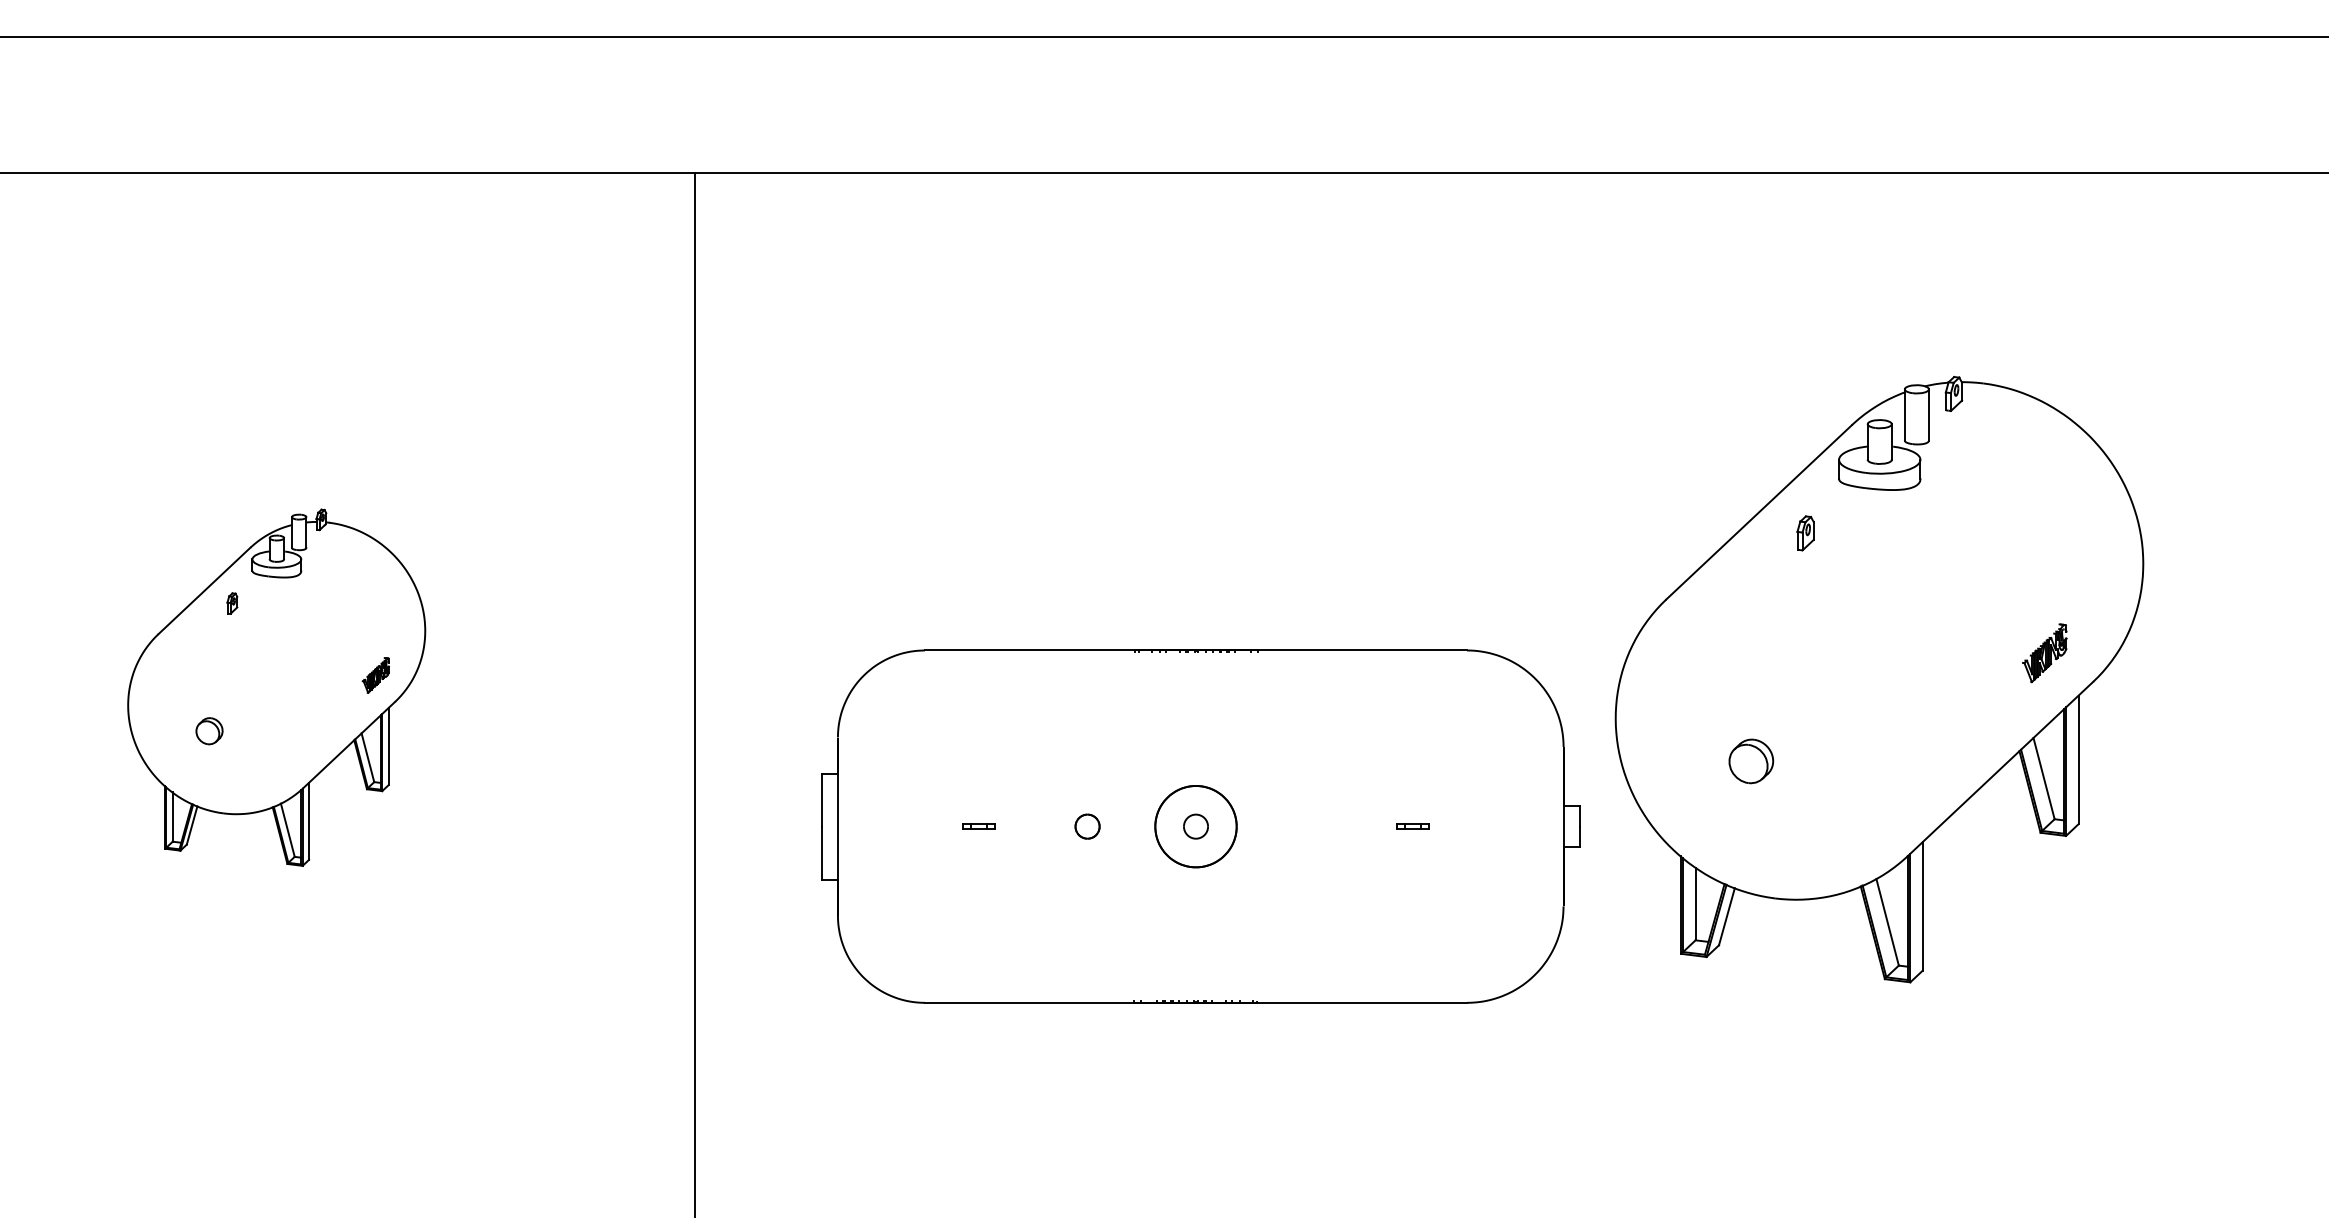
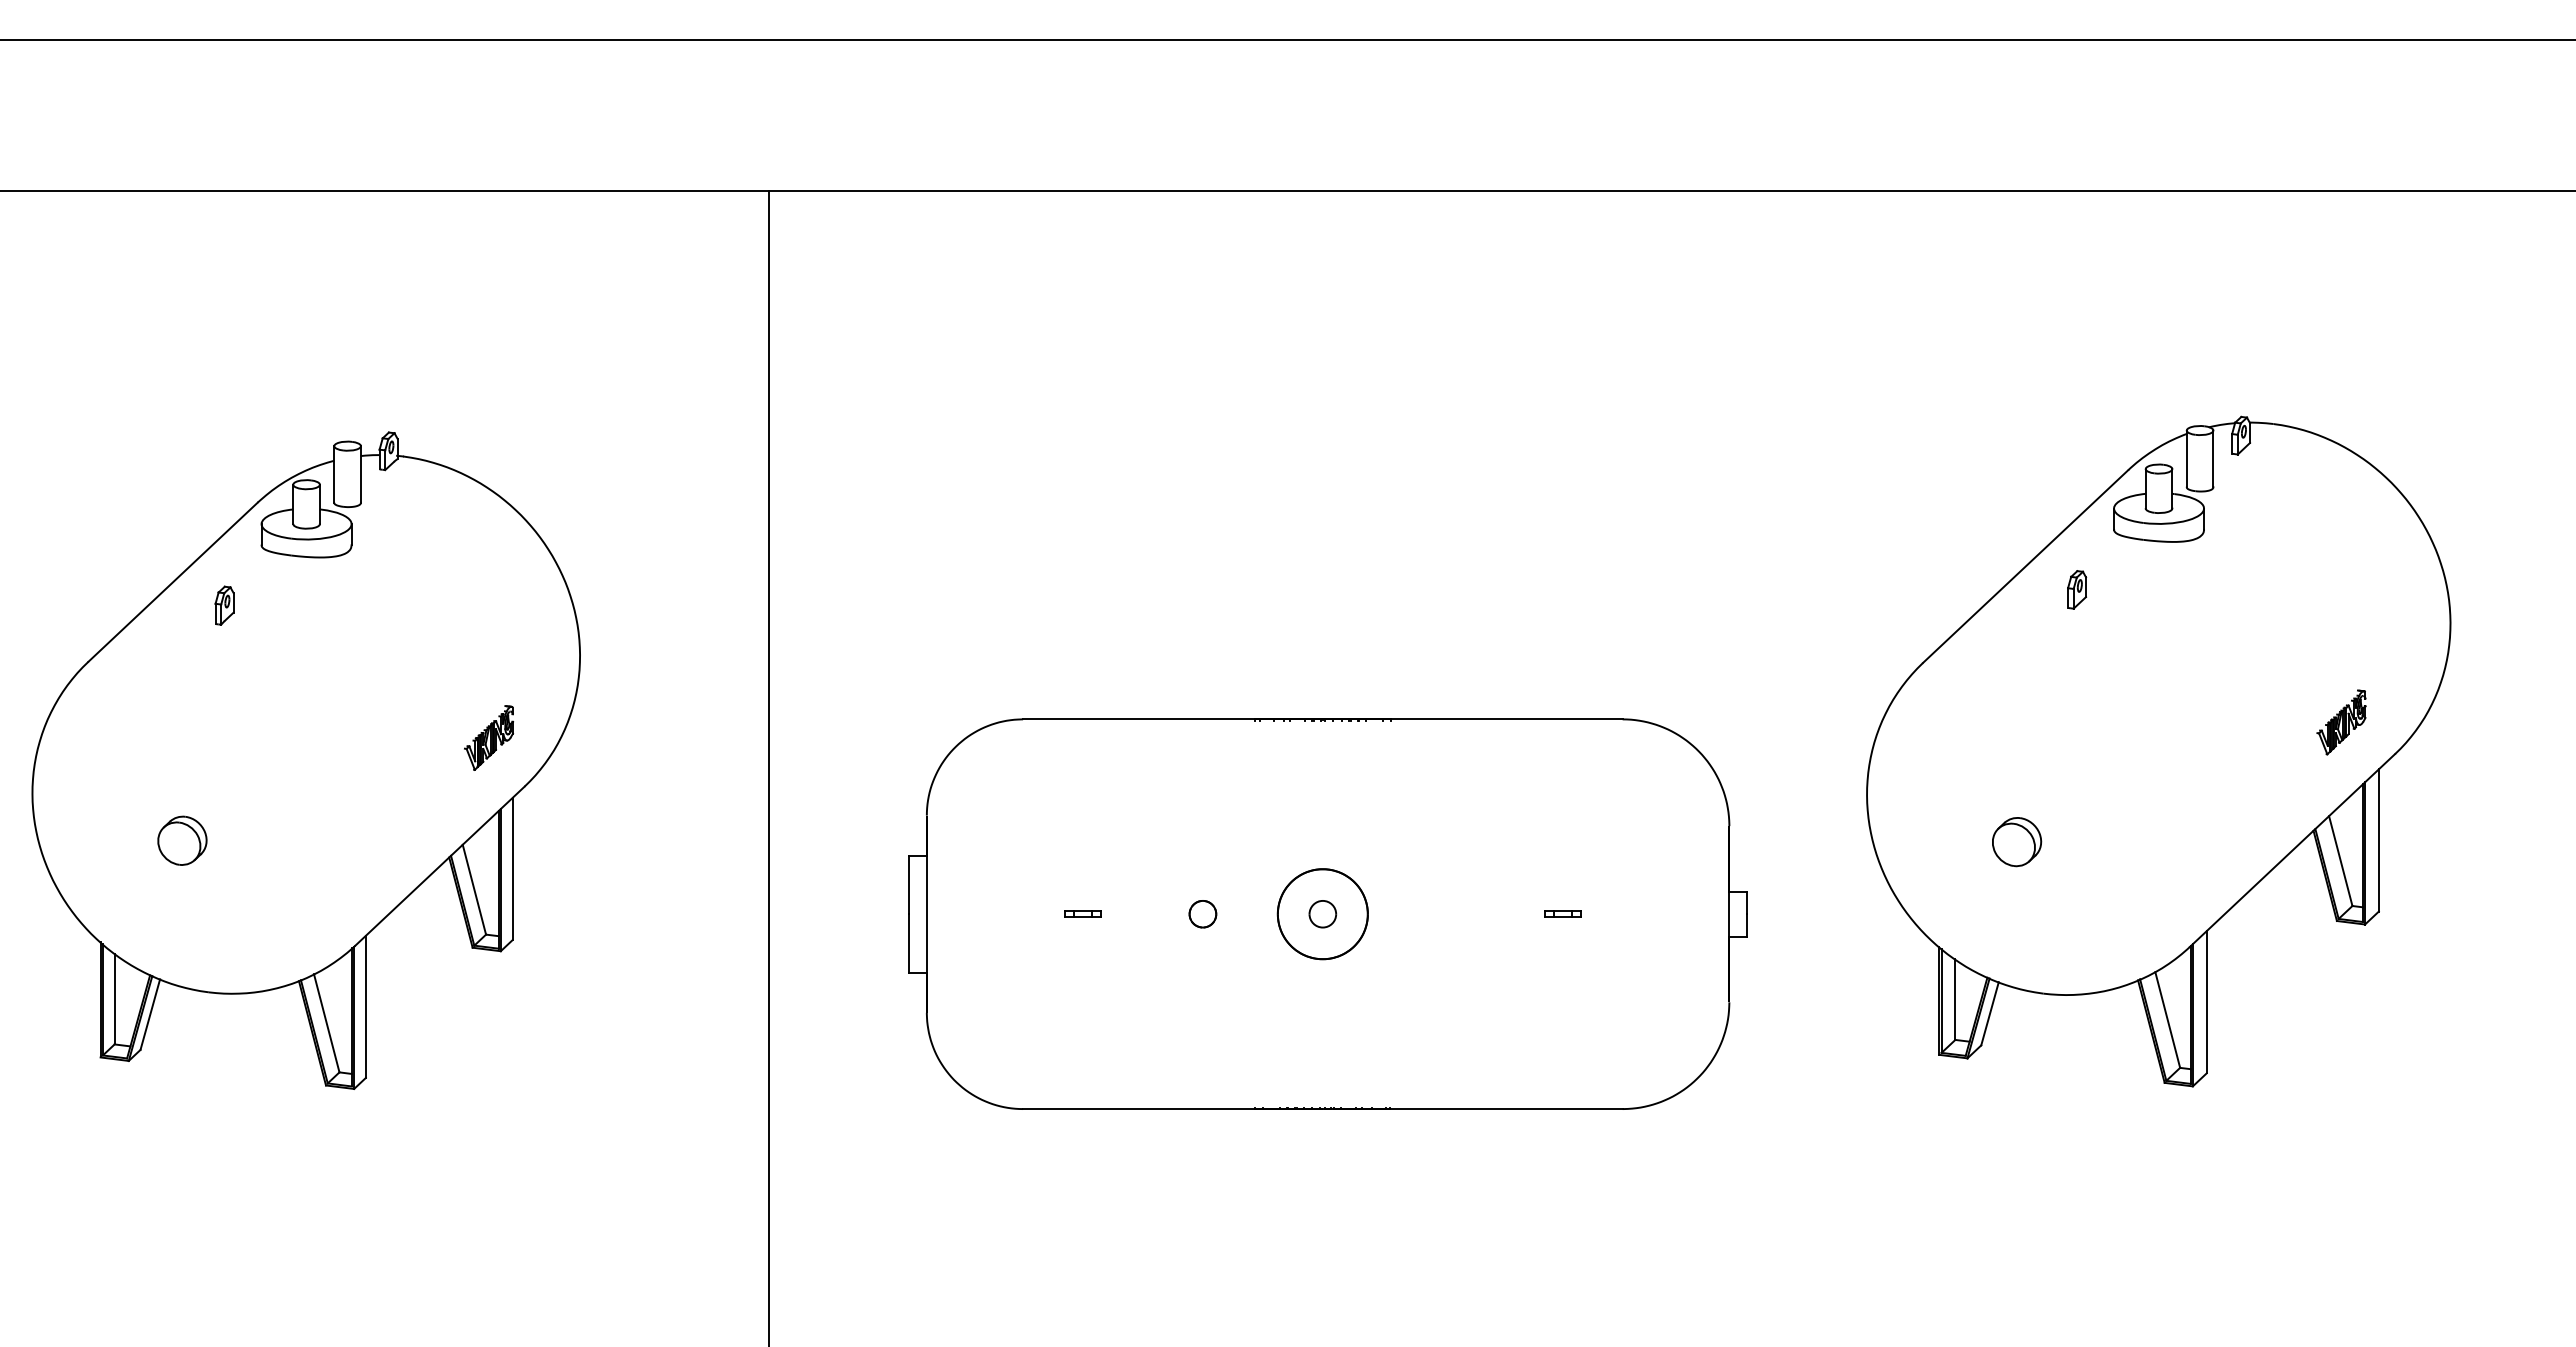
part: (1879, 679) -> (2158, 751), moved
part: (276, 687) -> (305, 760), size x1.67

